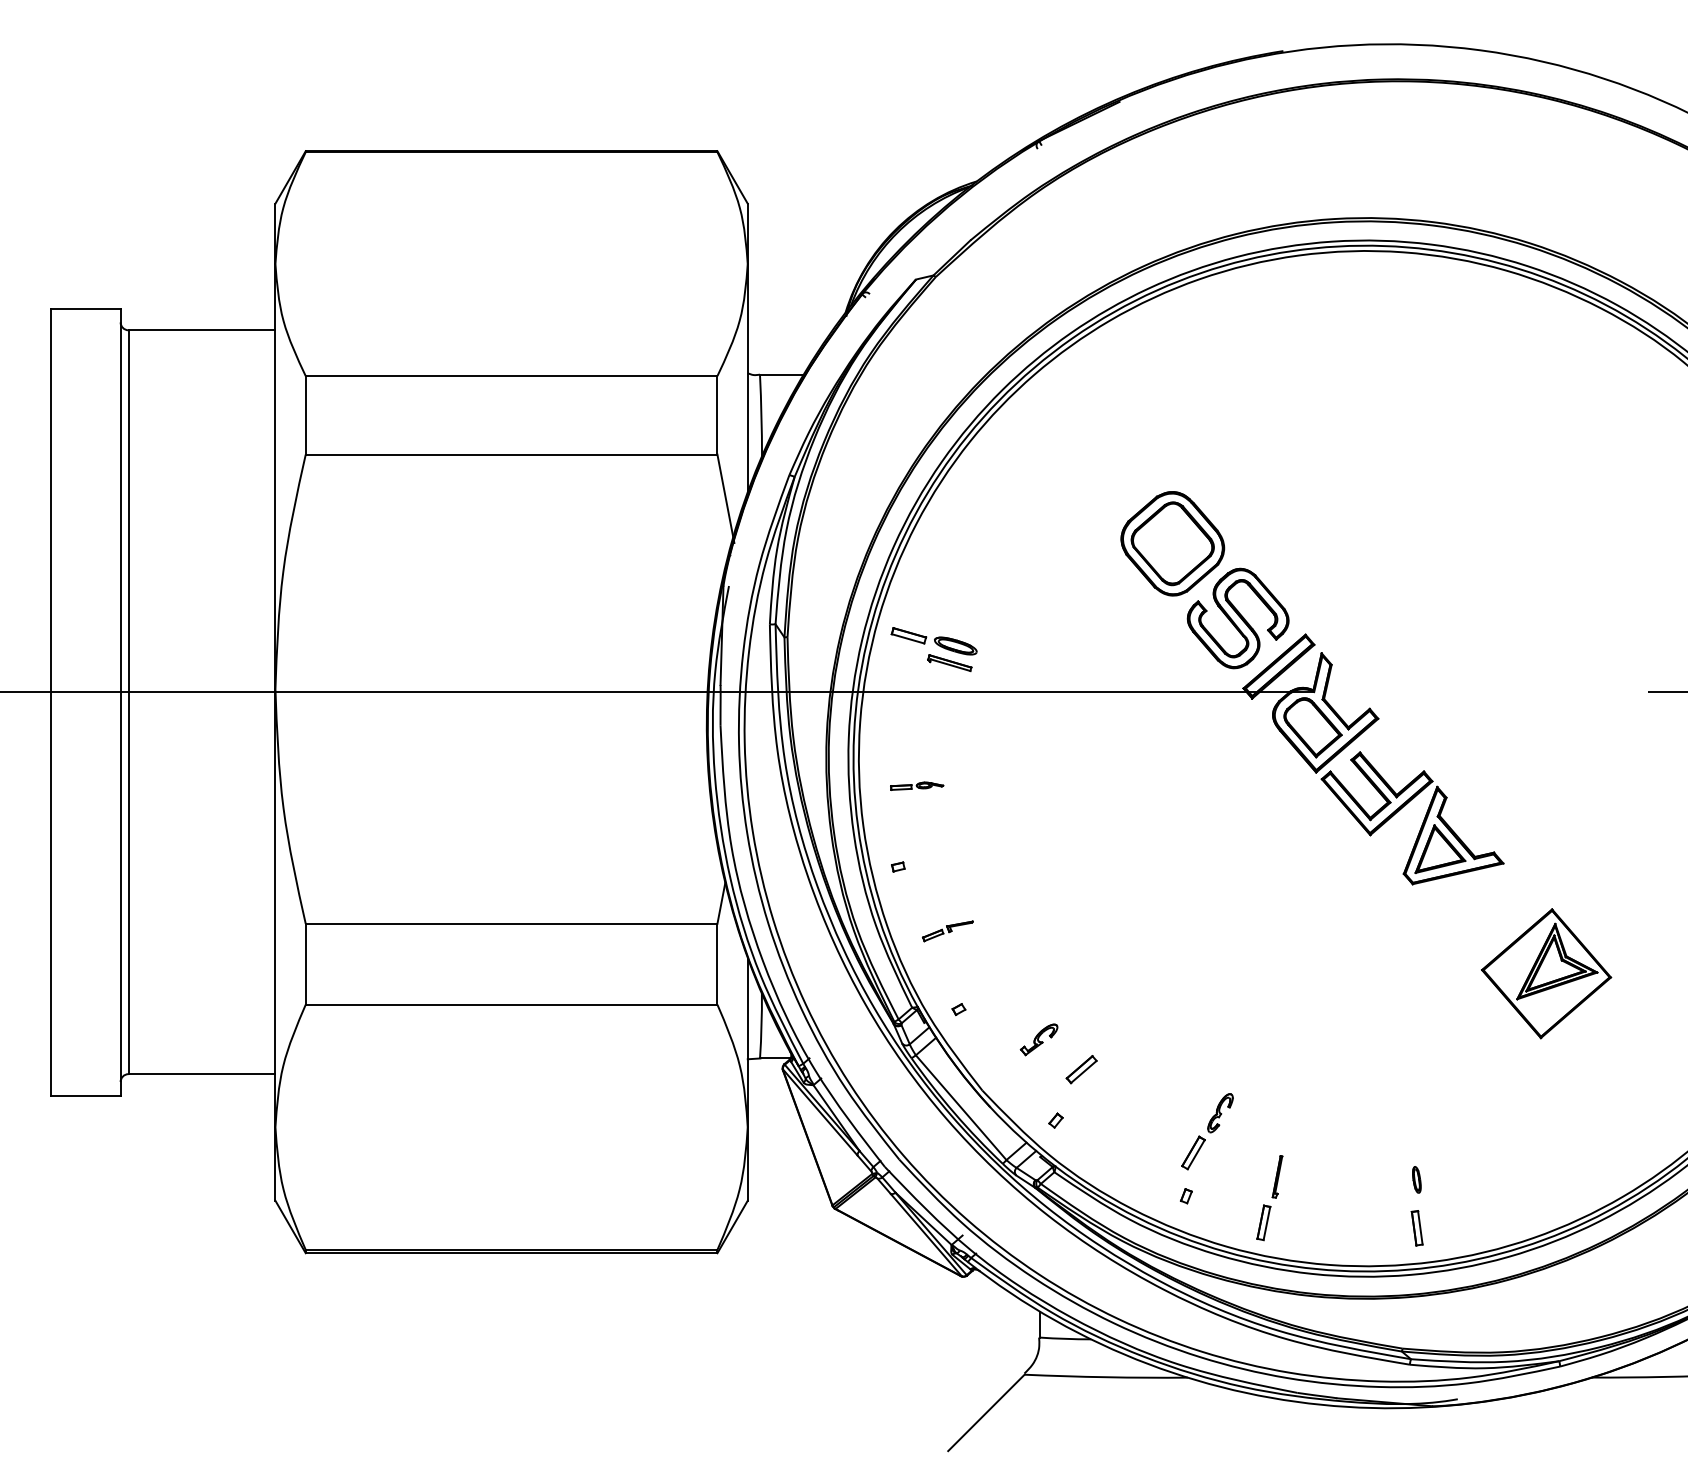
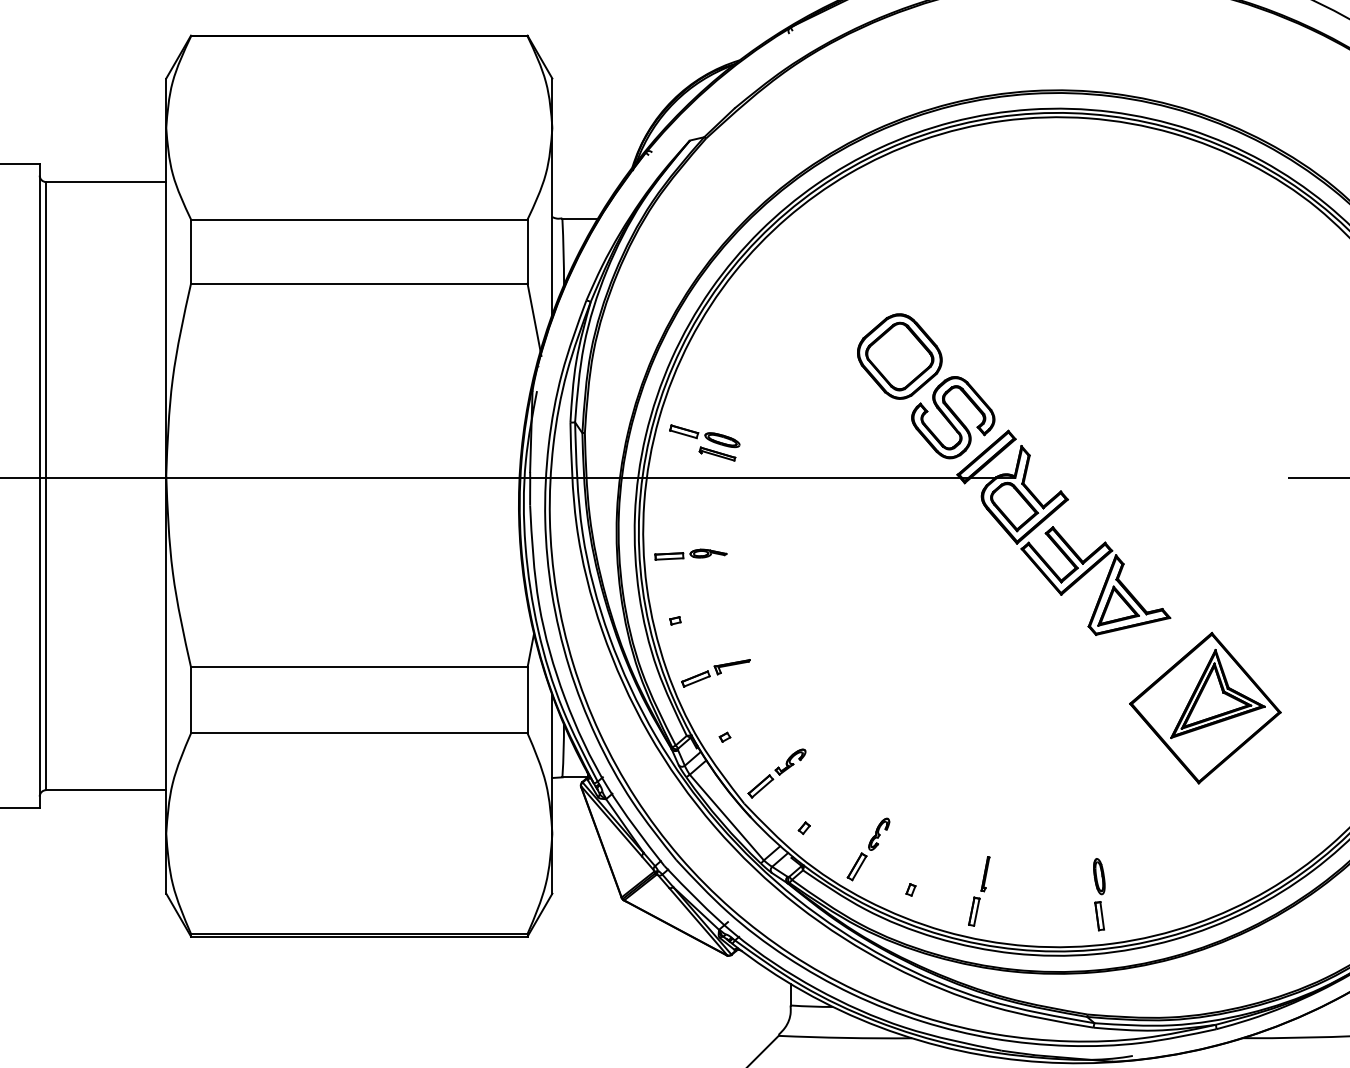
part: (916, 786) -> (690, 555), size x1.67
part: (947, 931) -> (715, 673), size x1.67
part: (1546, 973) -> (1205, 707), size x1.43
part: (1081, 1069) -> (760, 786), moved
part: (1207, 1131) -> (868, 849), moved
part: (1416, 1179) -> (1099, 876), size x1.67

